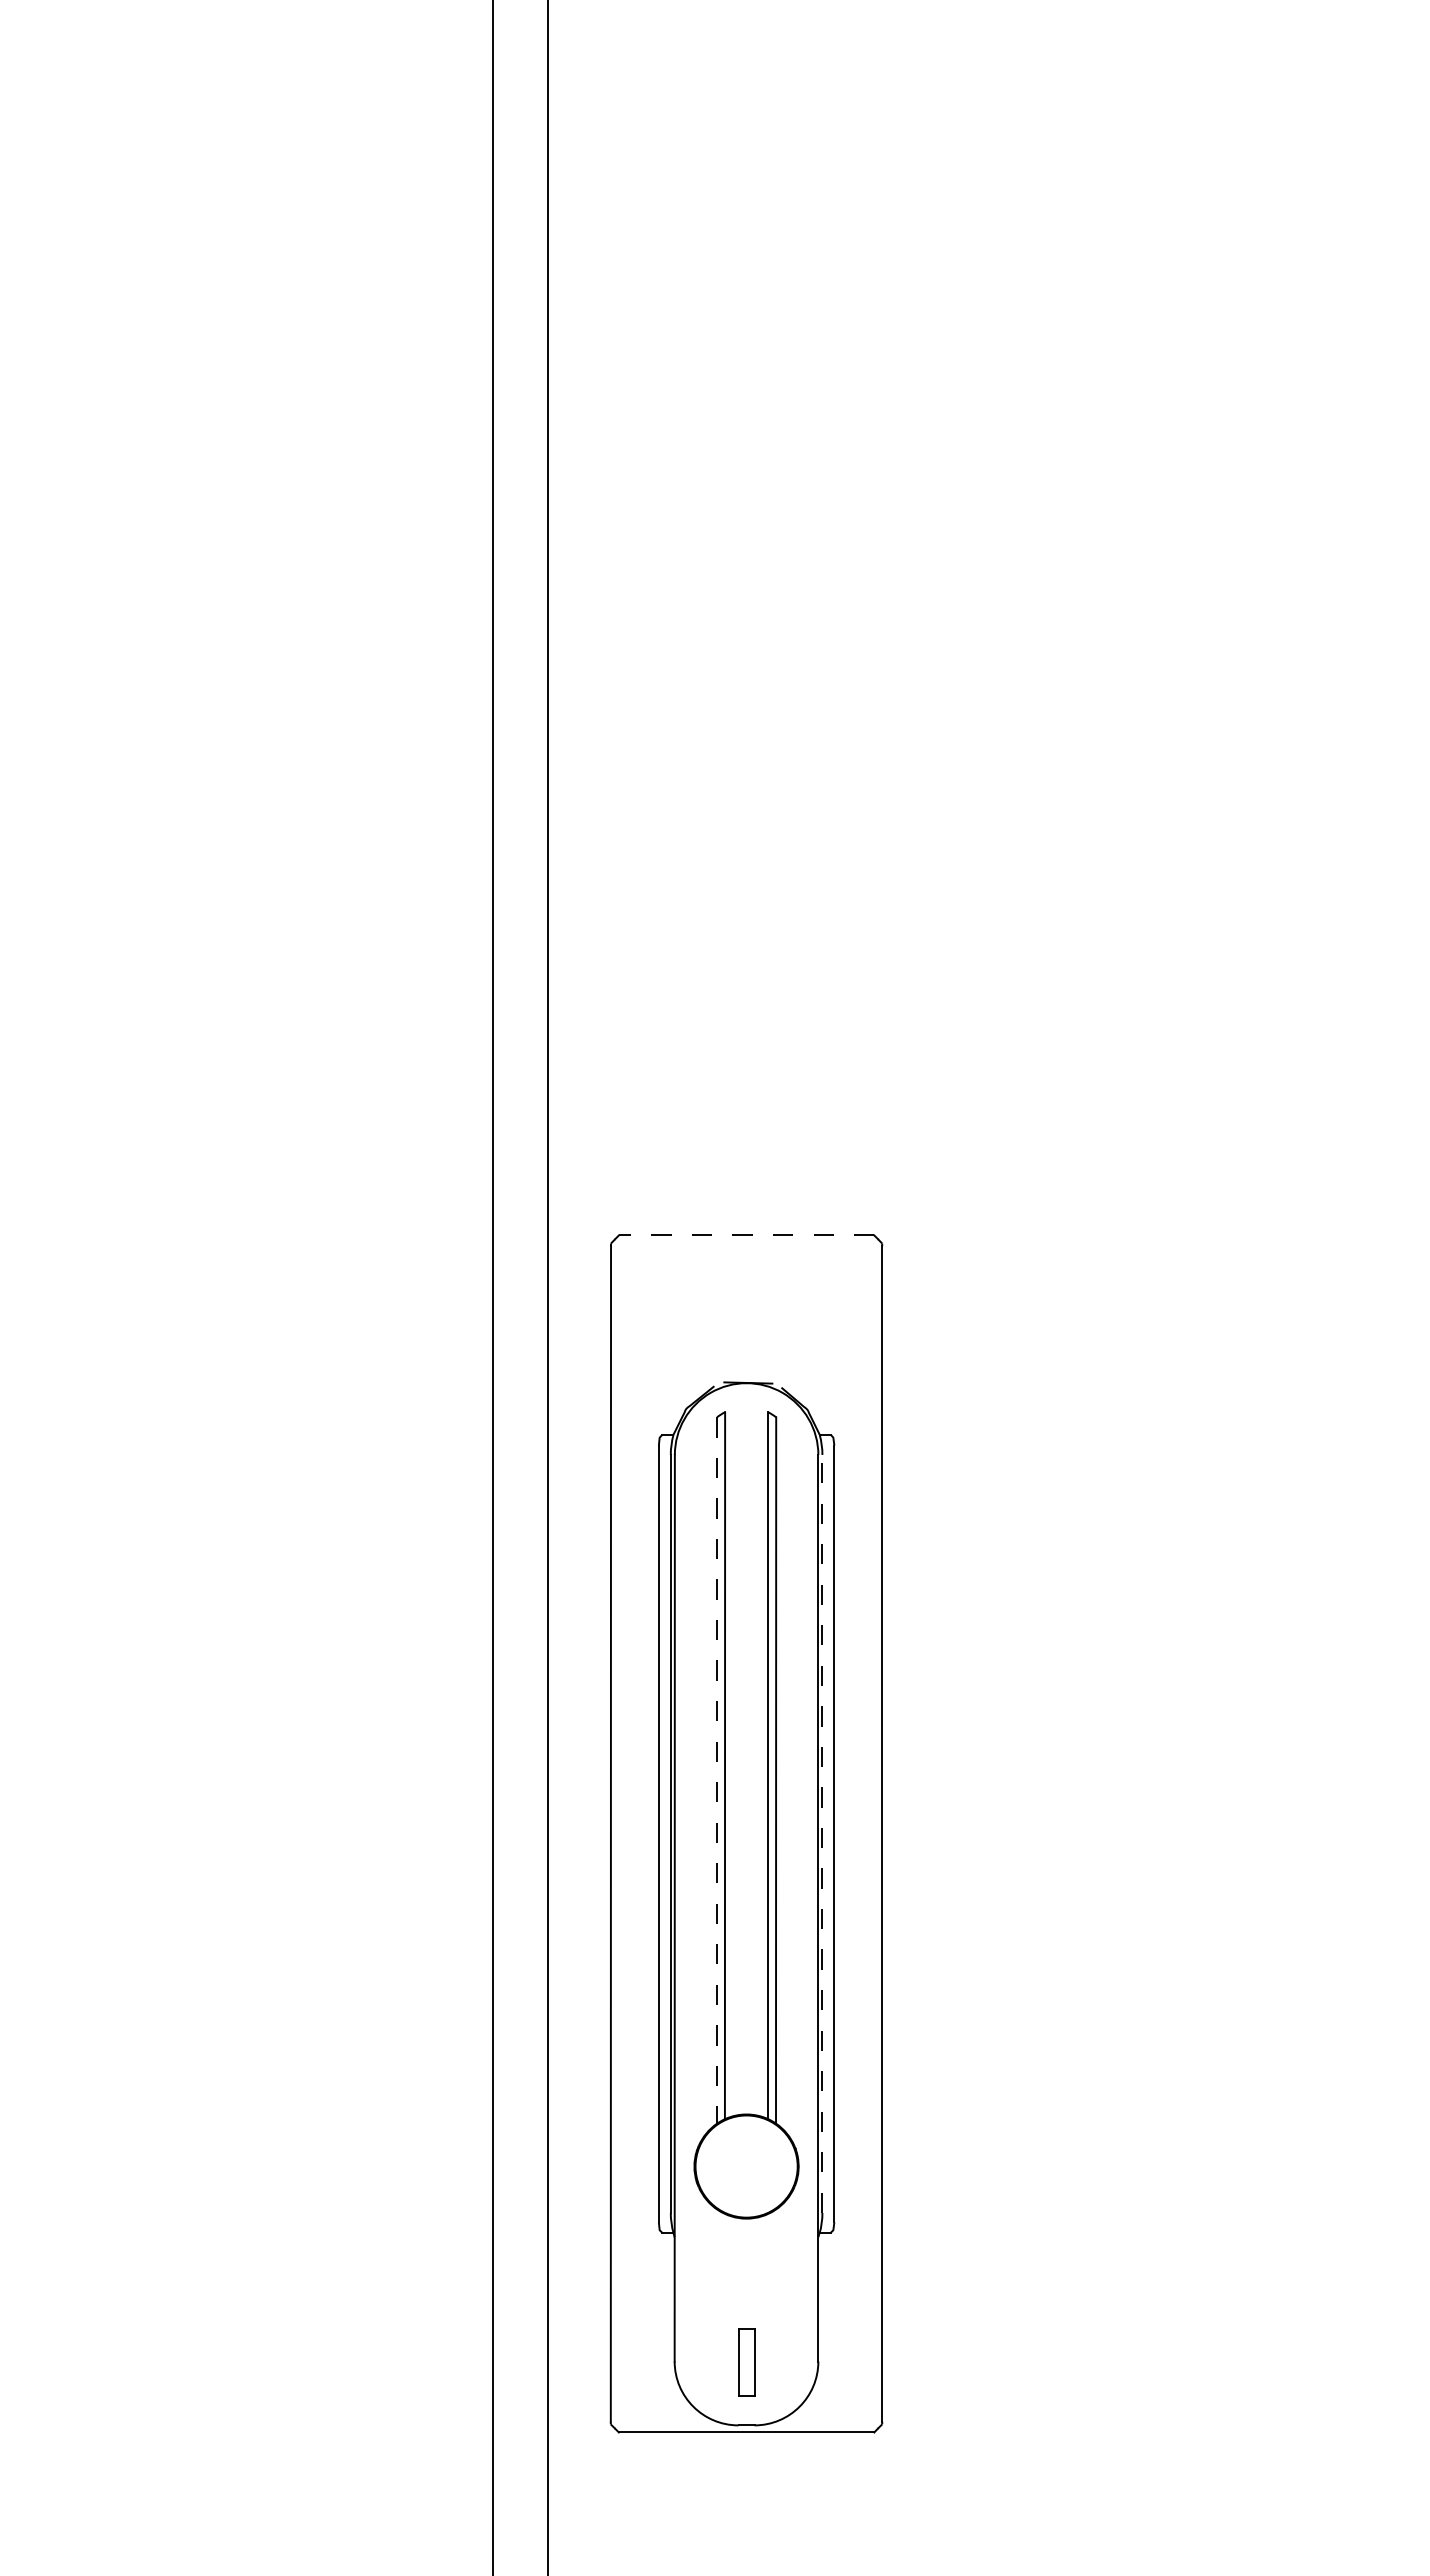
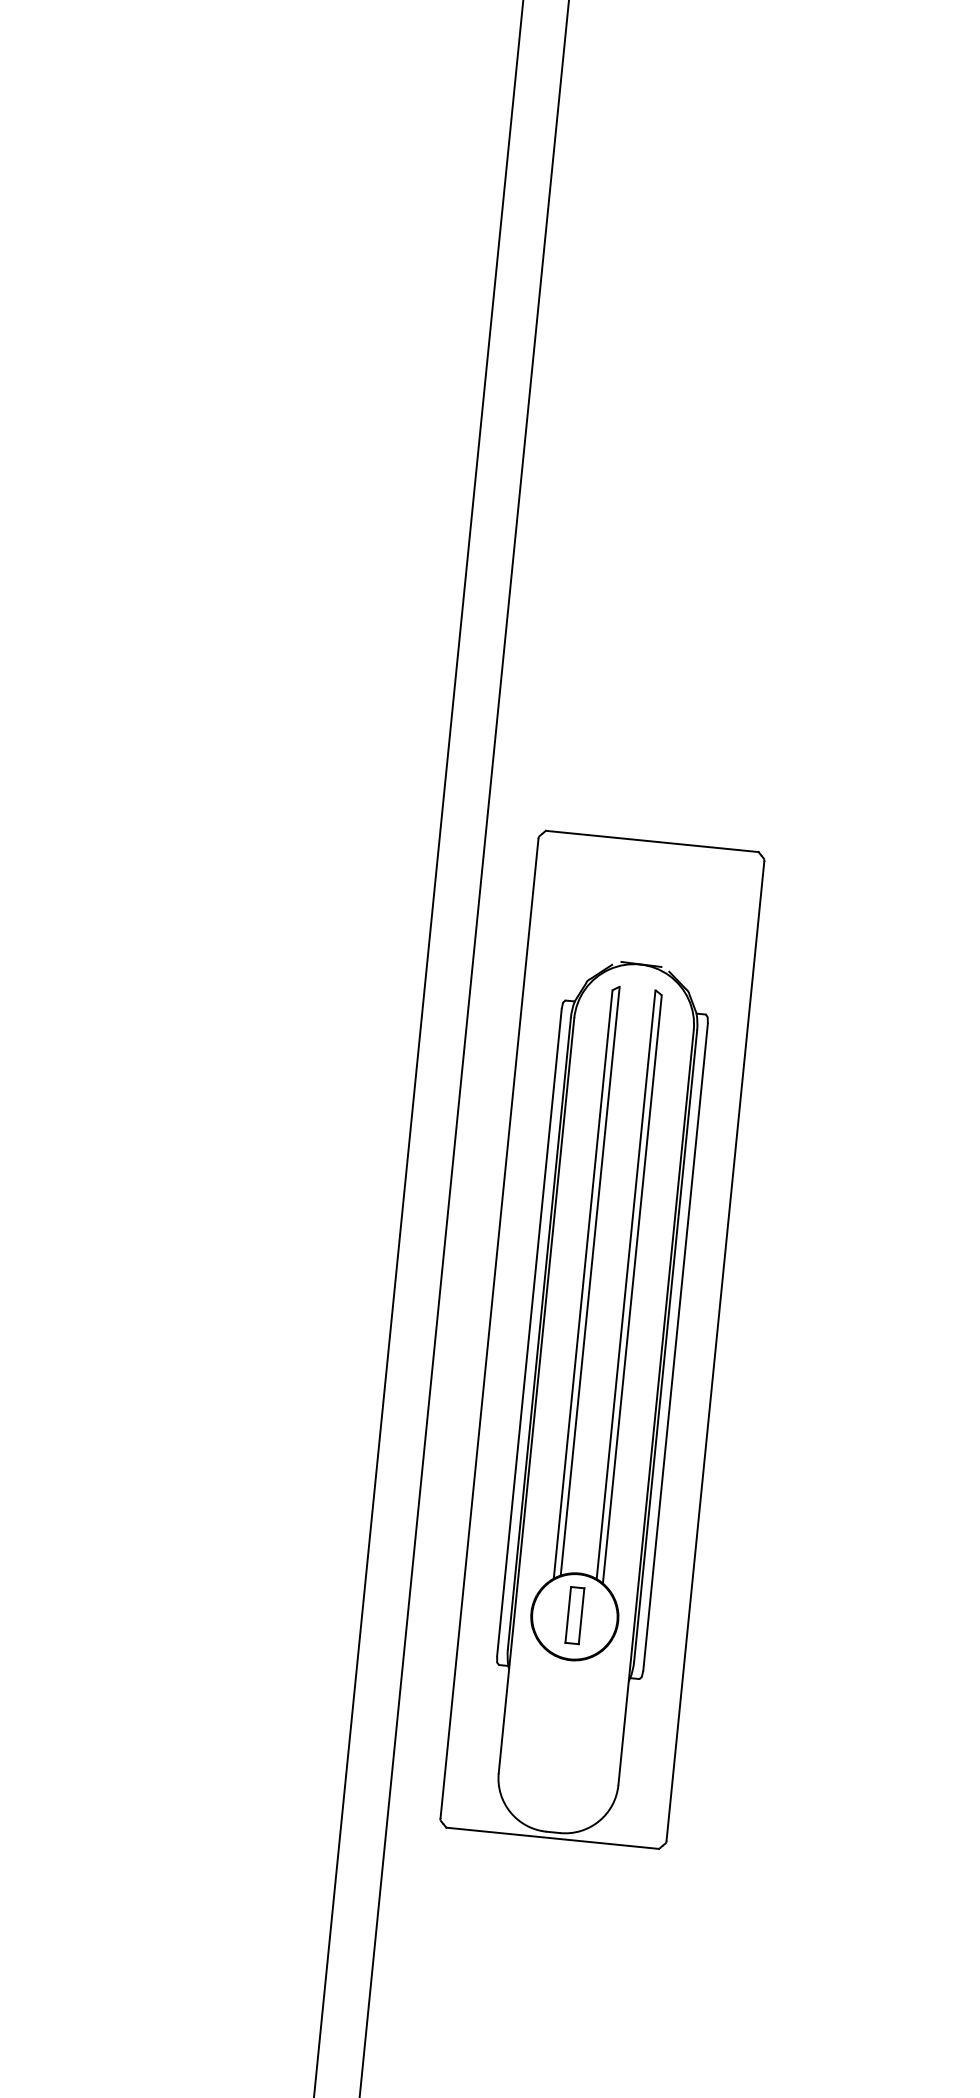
line: (746, 1235) -> (652, 841), dashed -> solid
line: (717, 1770) -> (583, 1284), dashed -> solid
line: (822, 1833) -> (665, 1345), dashed -> solid
part: (746, 2362) -> (574, 1615), moved

